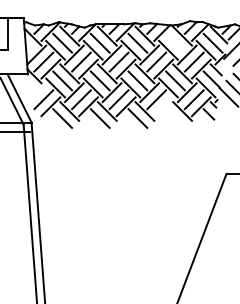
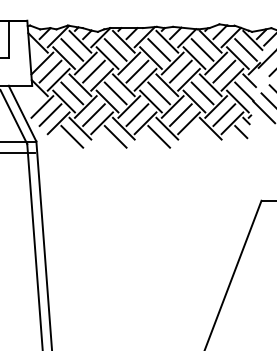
line: (175, 42) -> (202, 49), added
line: (36, 92) -> (42, 106), added
line: (163, 106) -> (188, 123), added

